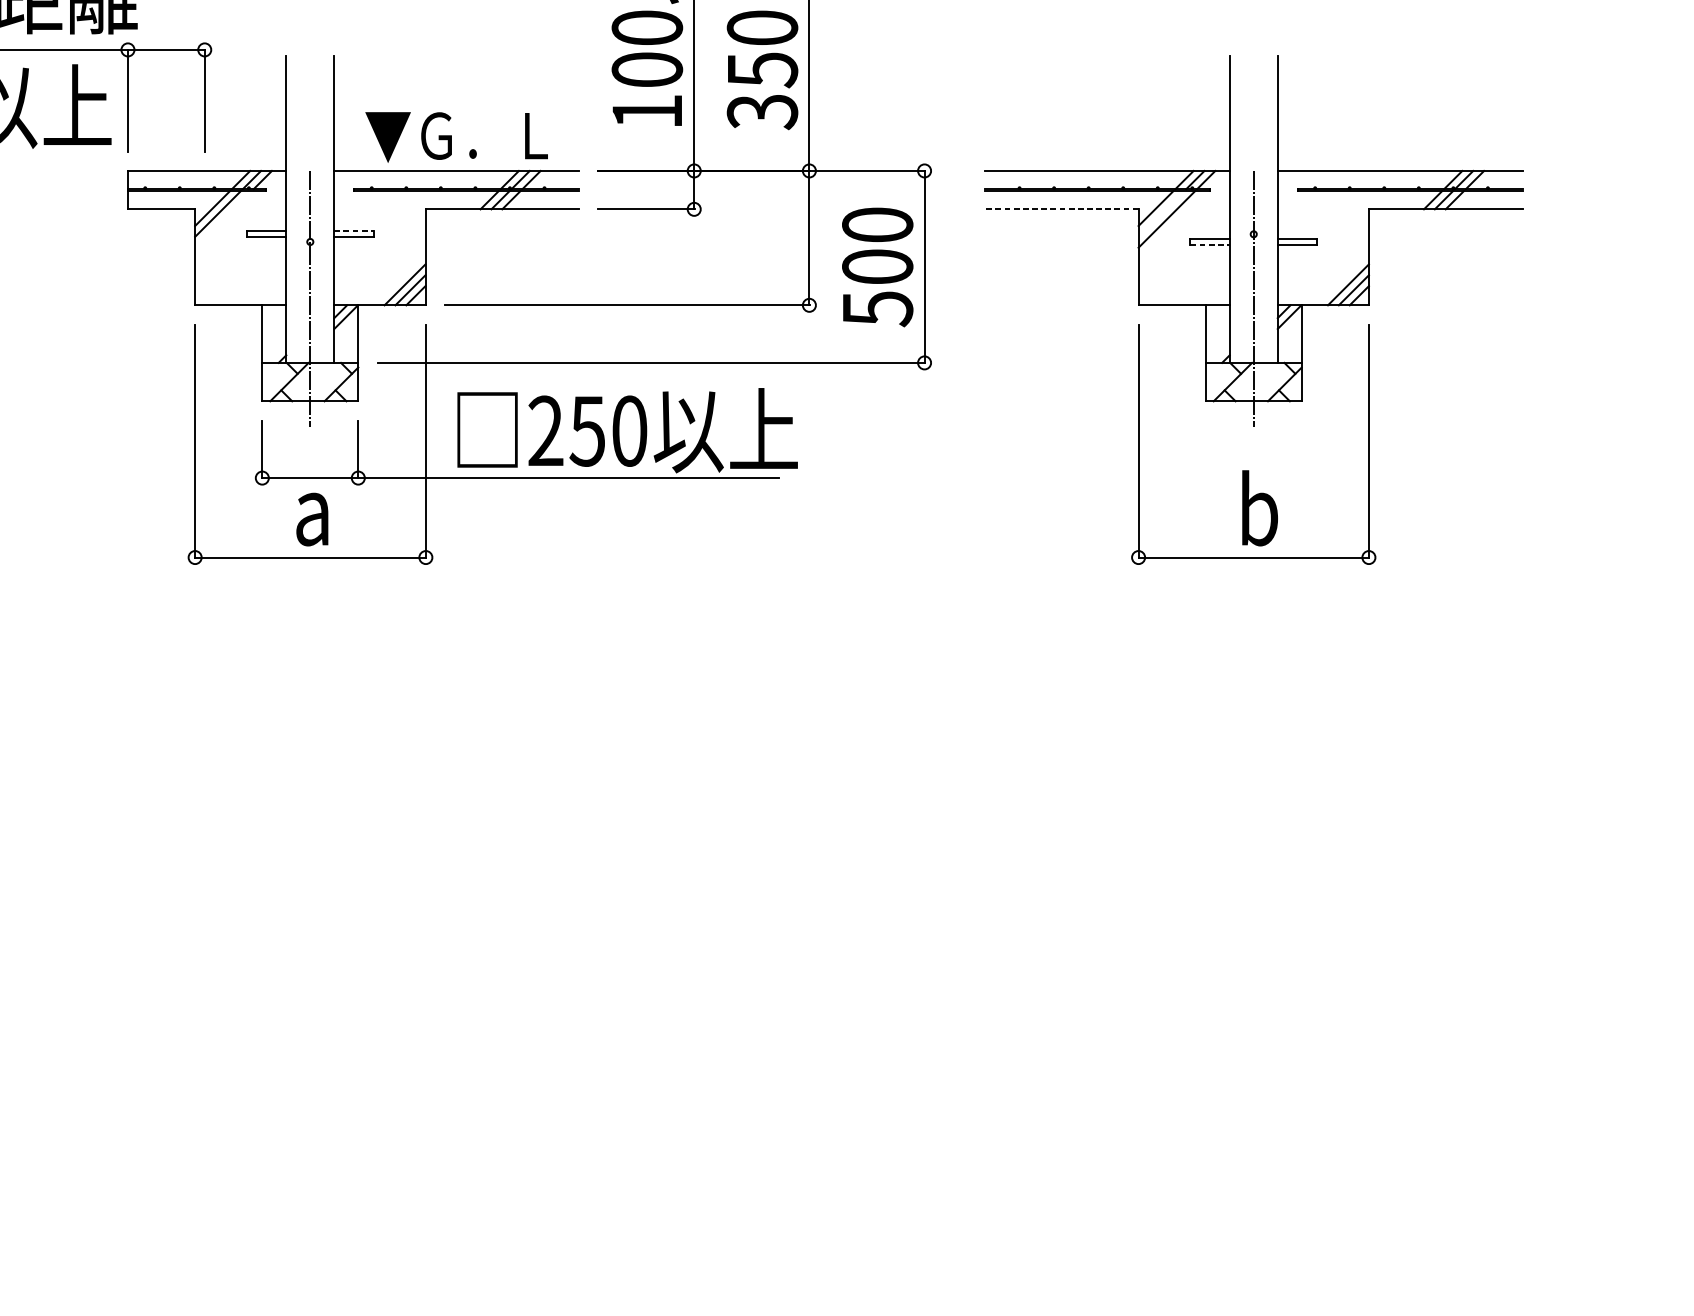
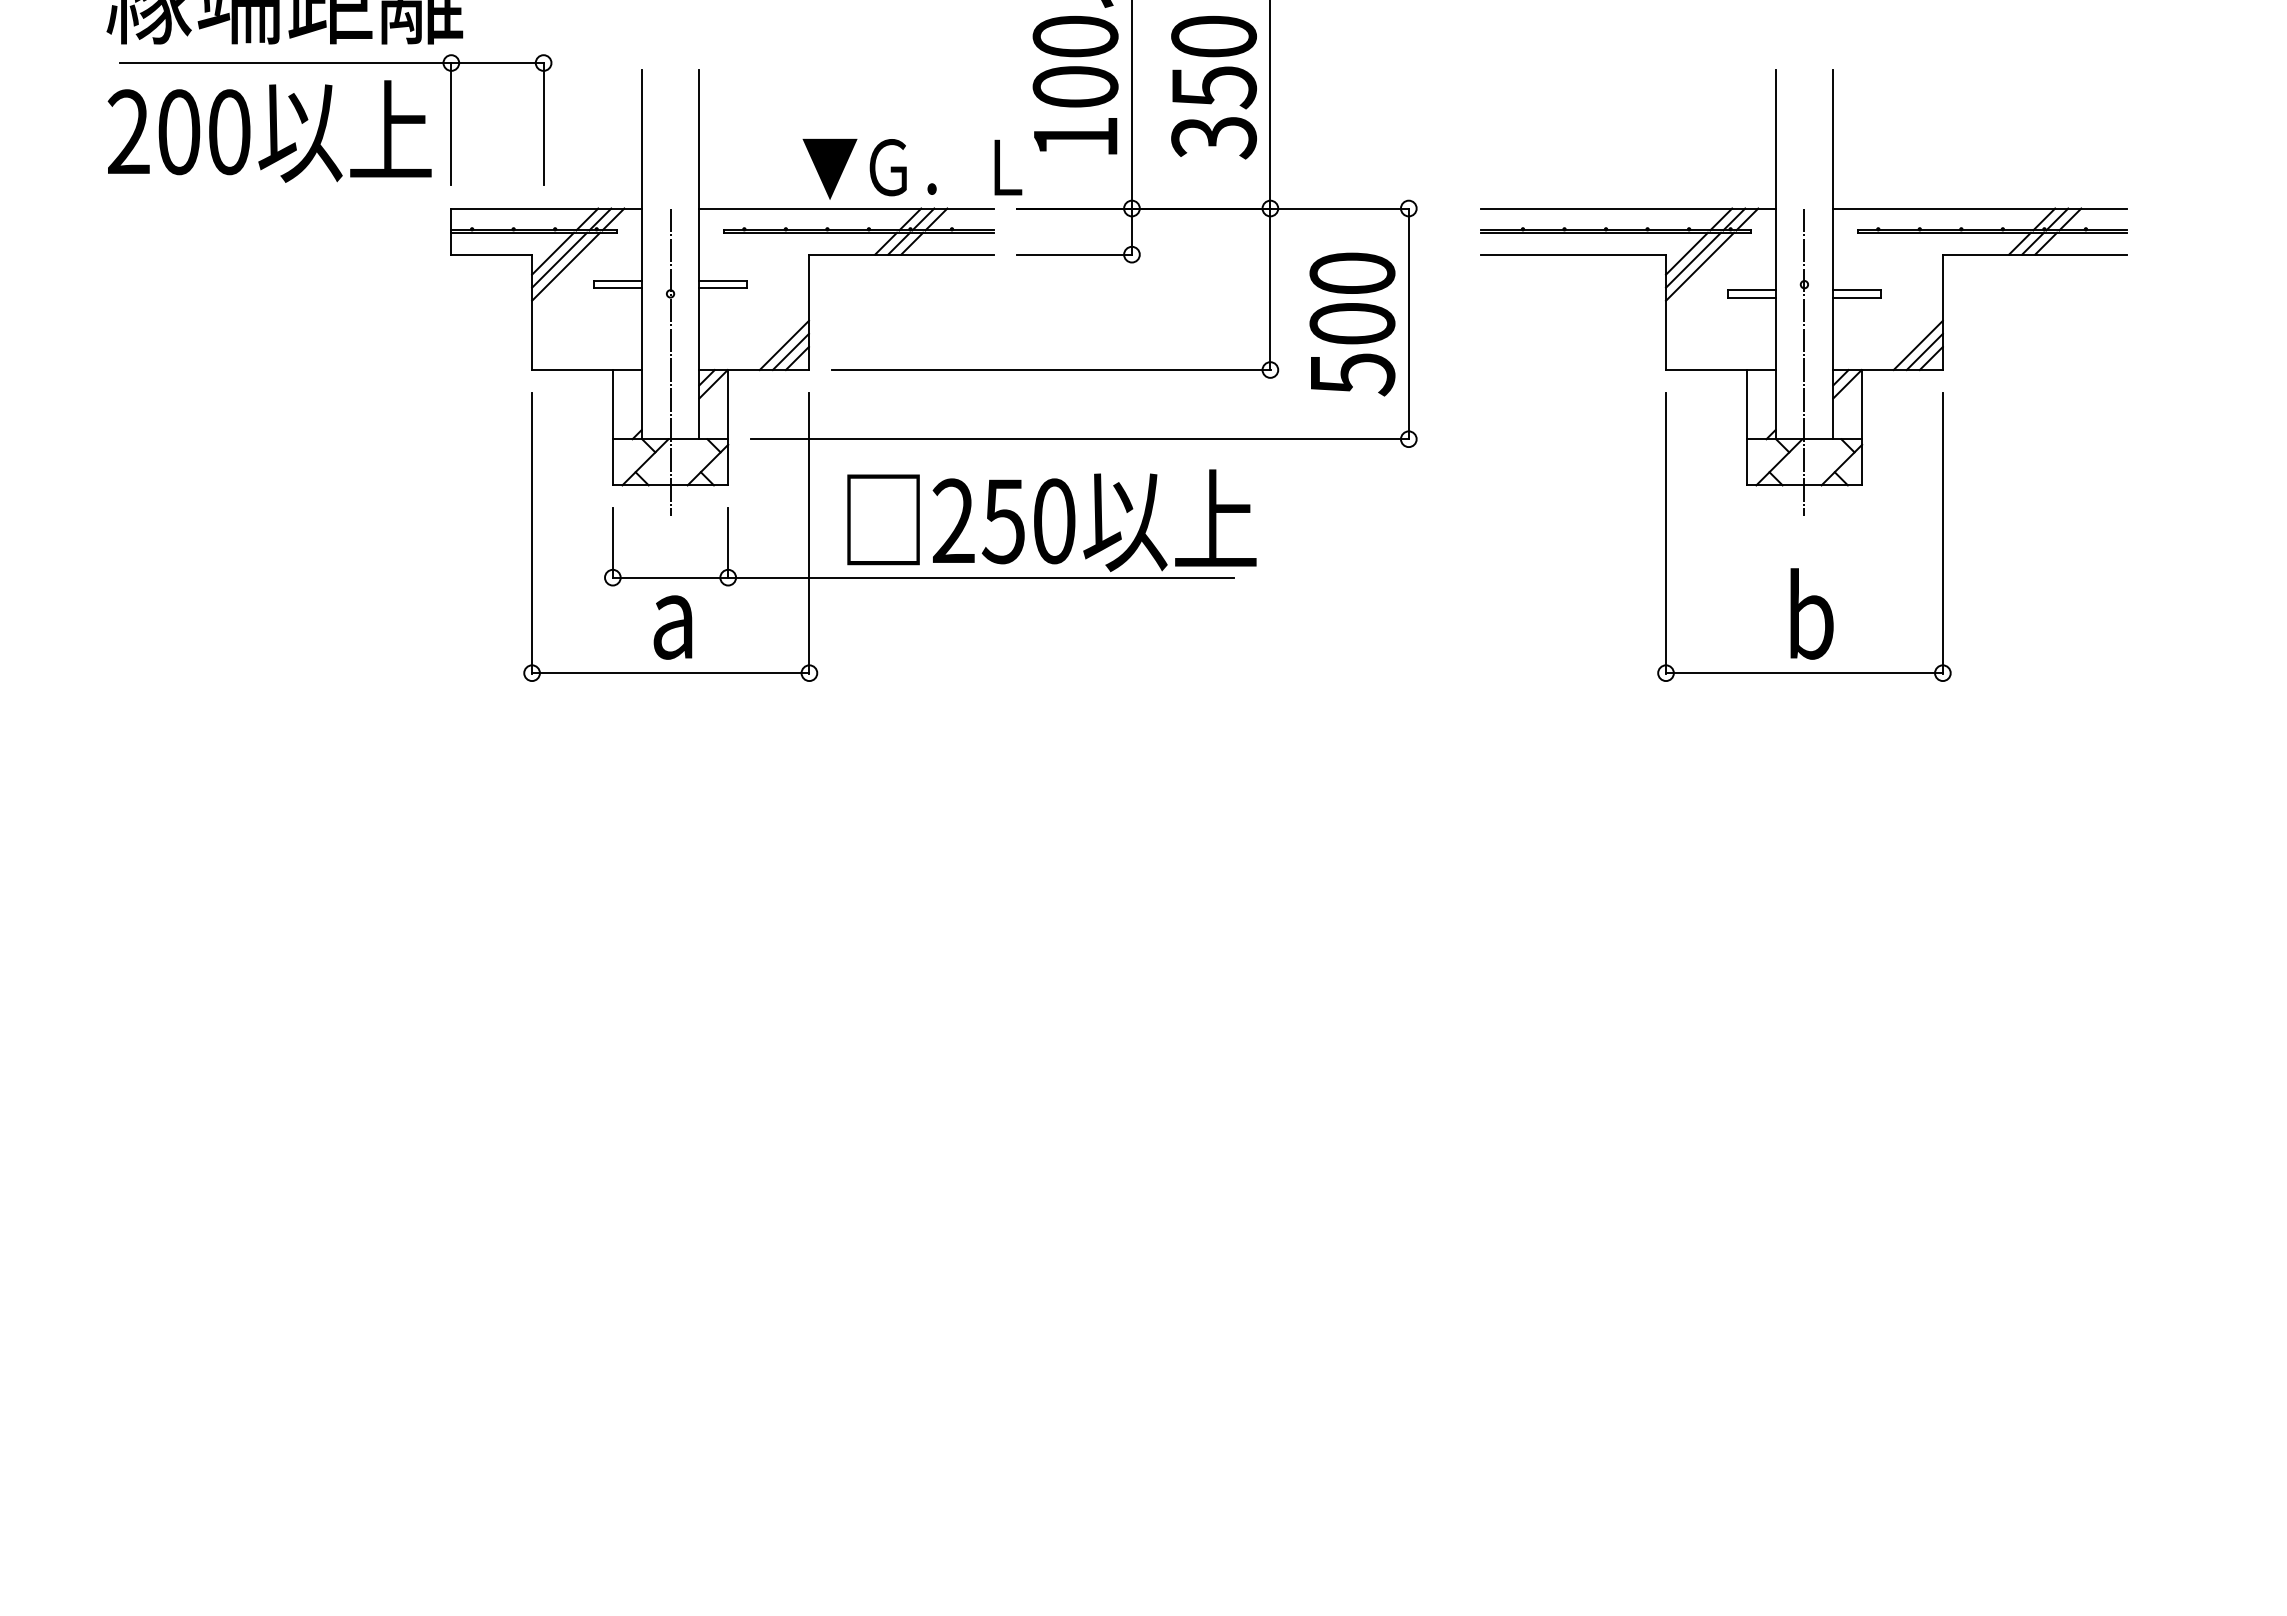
text: (456, 136) -> (912, 168), moved
line: (1061, 209) -> (1573, 254), dashed -> solid
line: (1161, 213) -> (1693, 259), added
line: (223, 219) -> (566, 266), added
line: (354, 230) -> (723, 280), dashed -> solid
line: (1209, 244) -> (1751, 297), dashed -> solid

